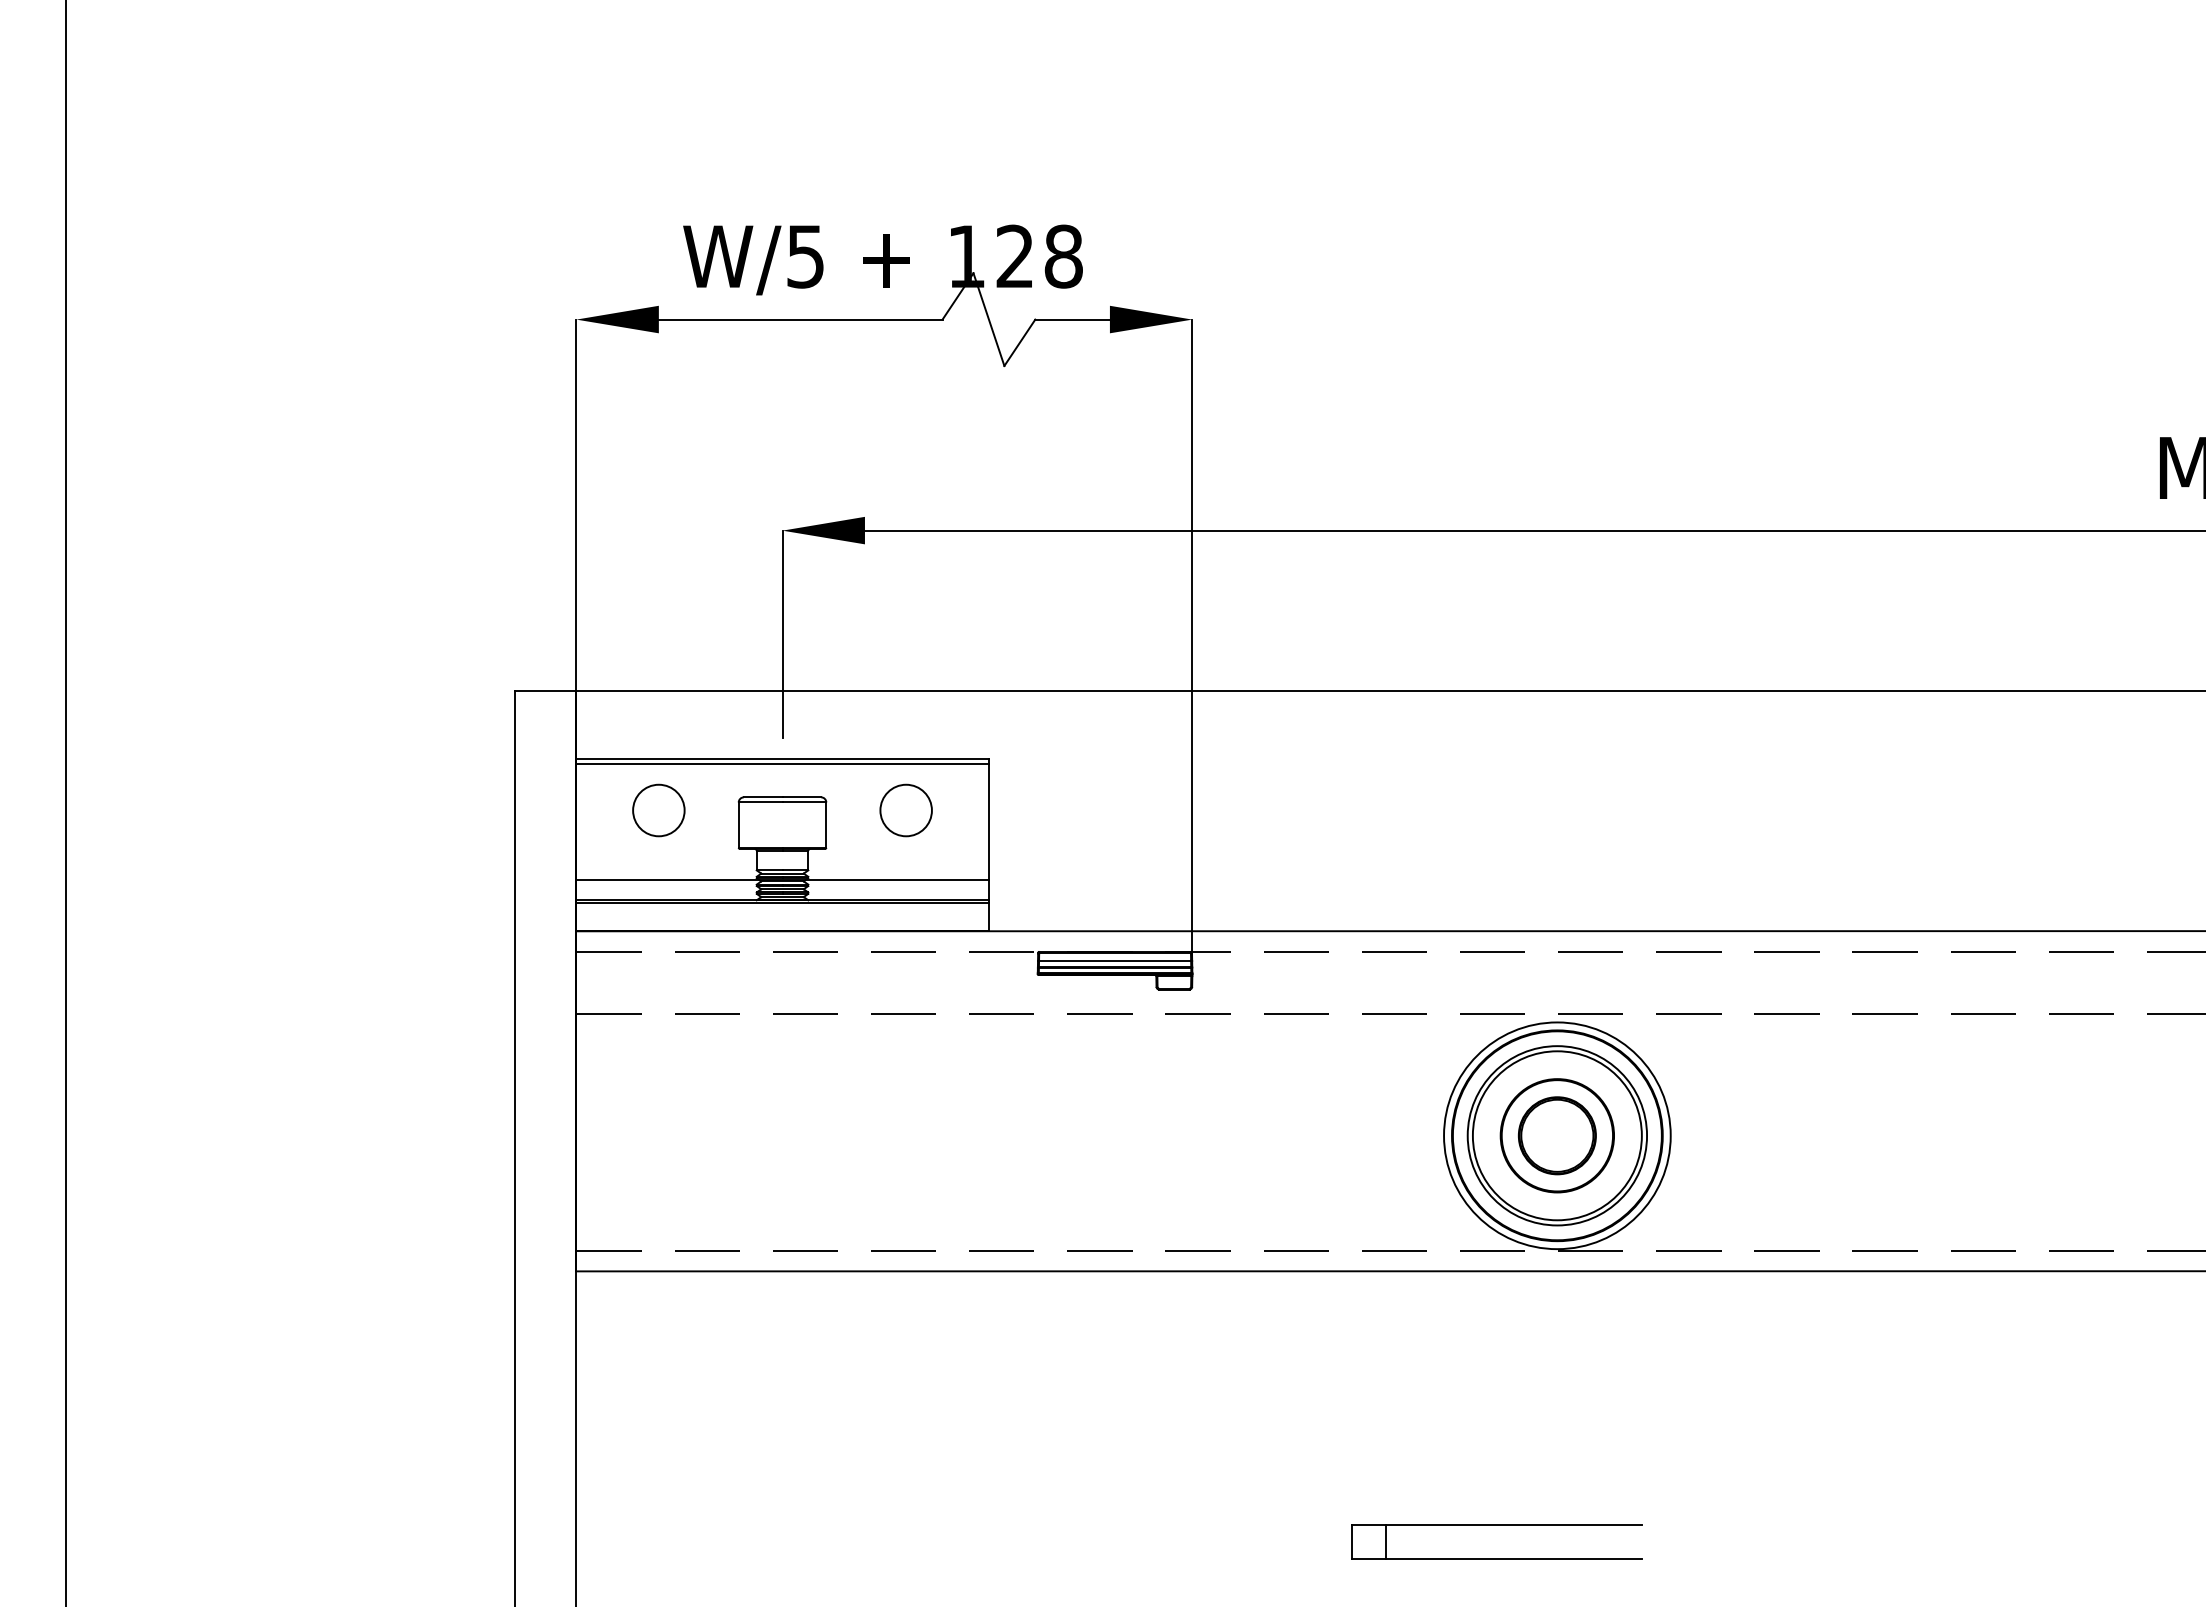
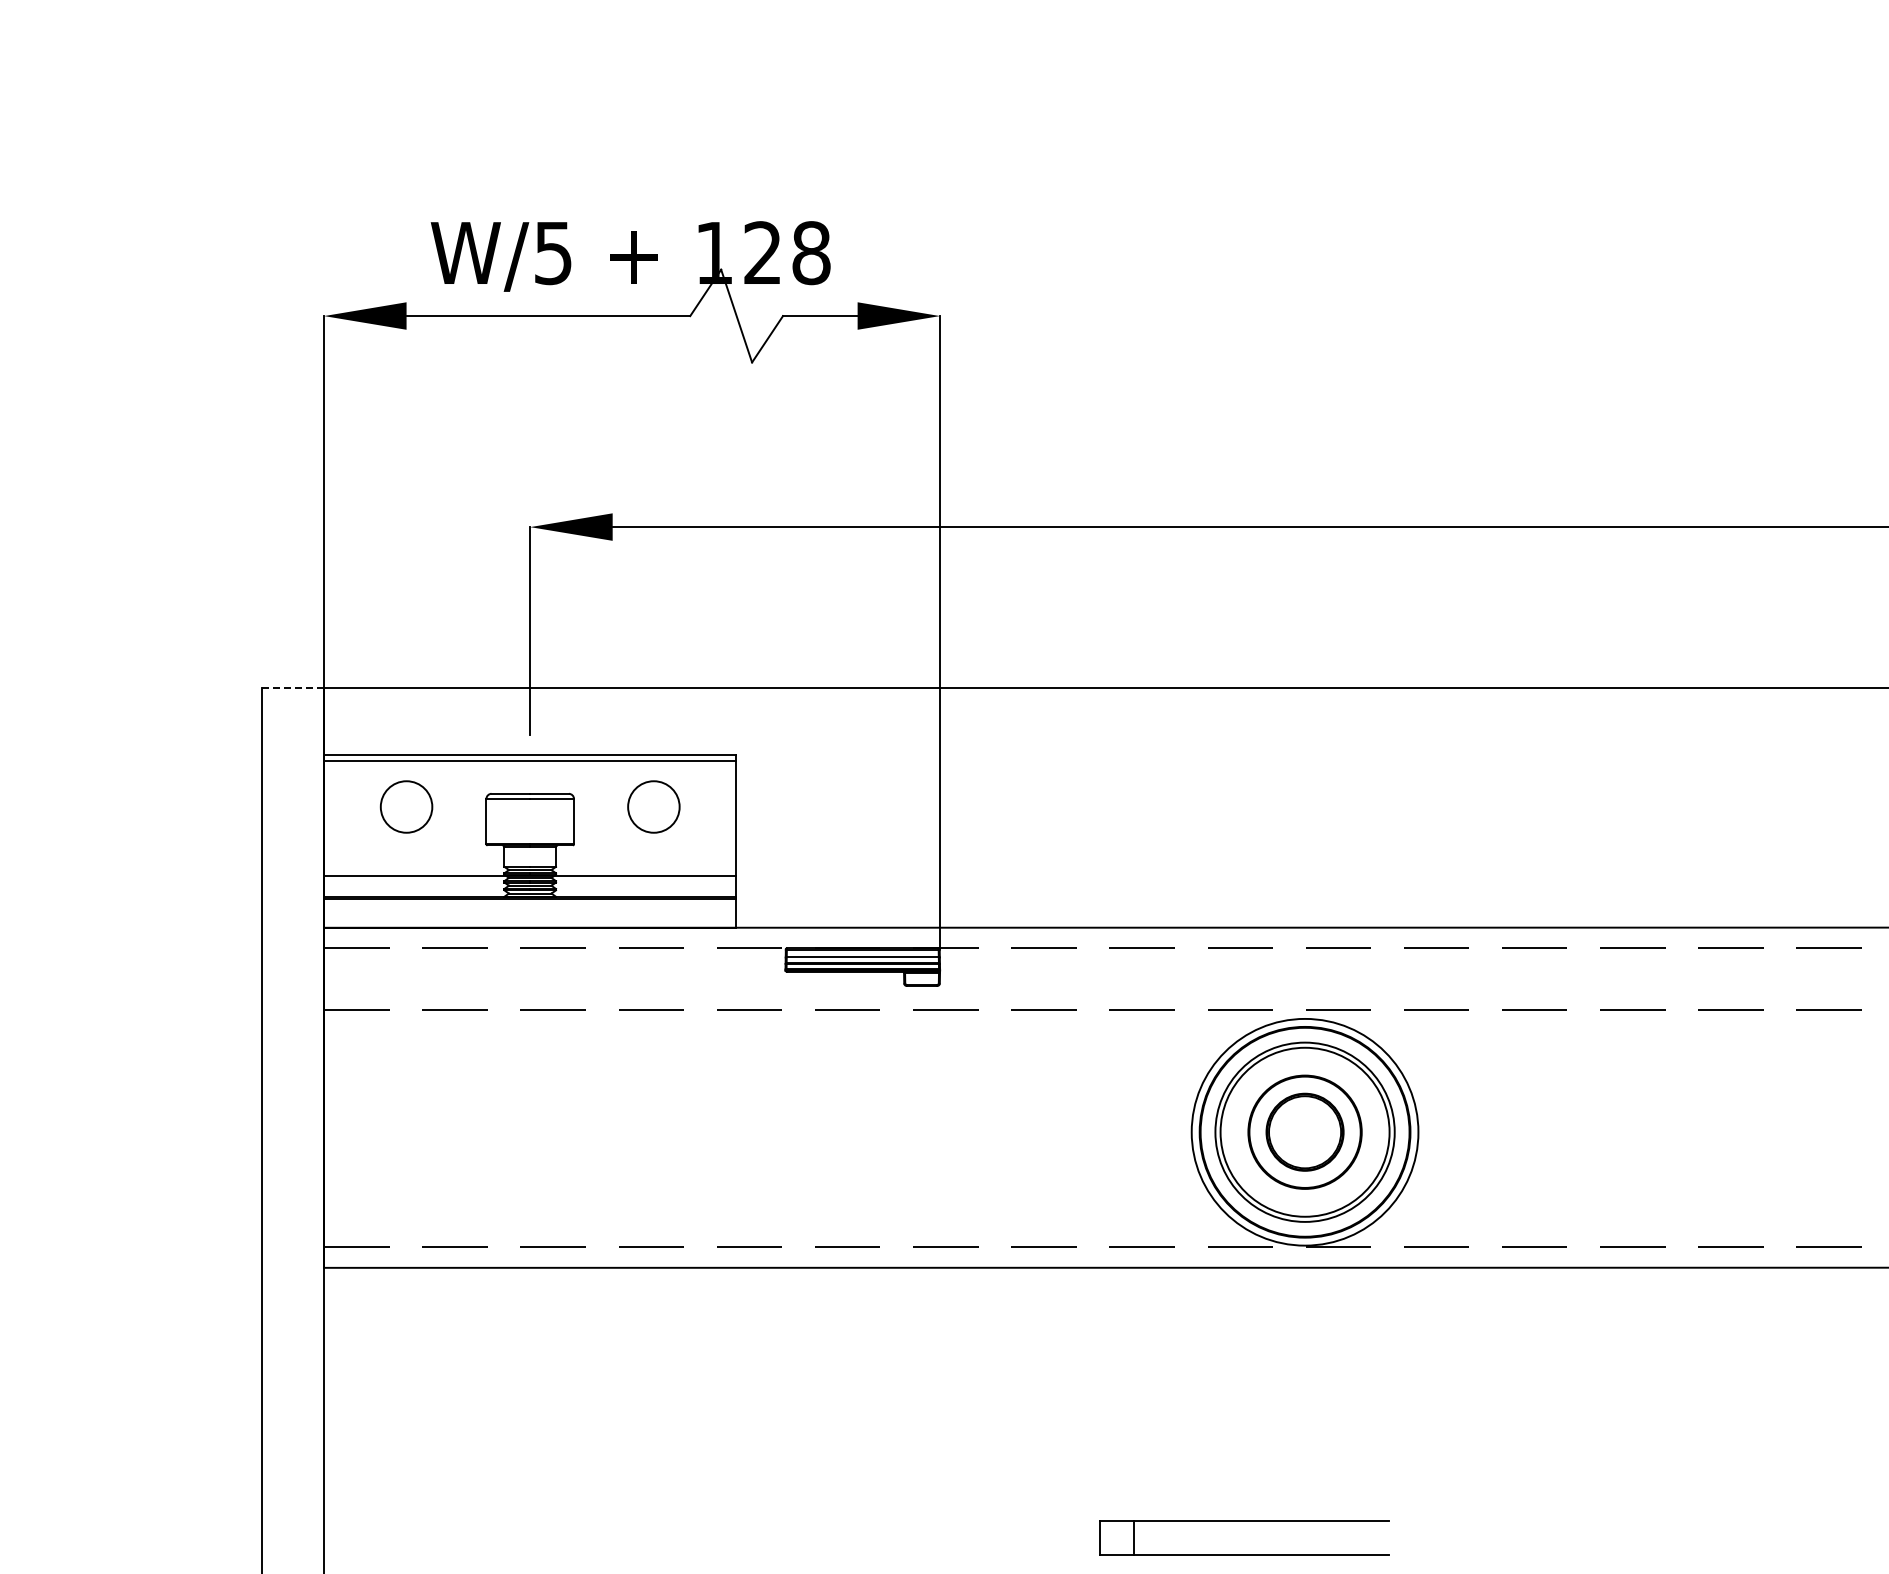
line: (545, 691) -> (293, 687), solid -> dashed

